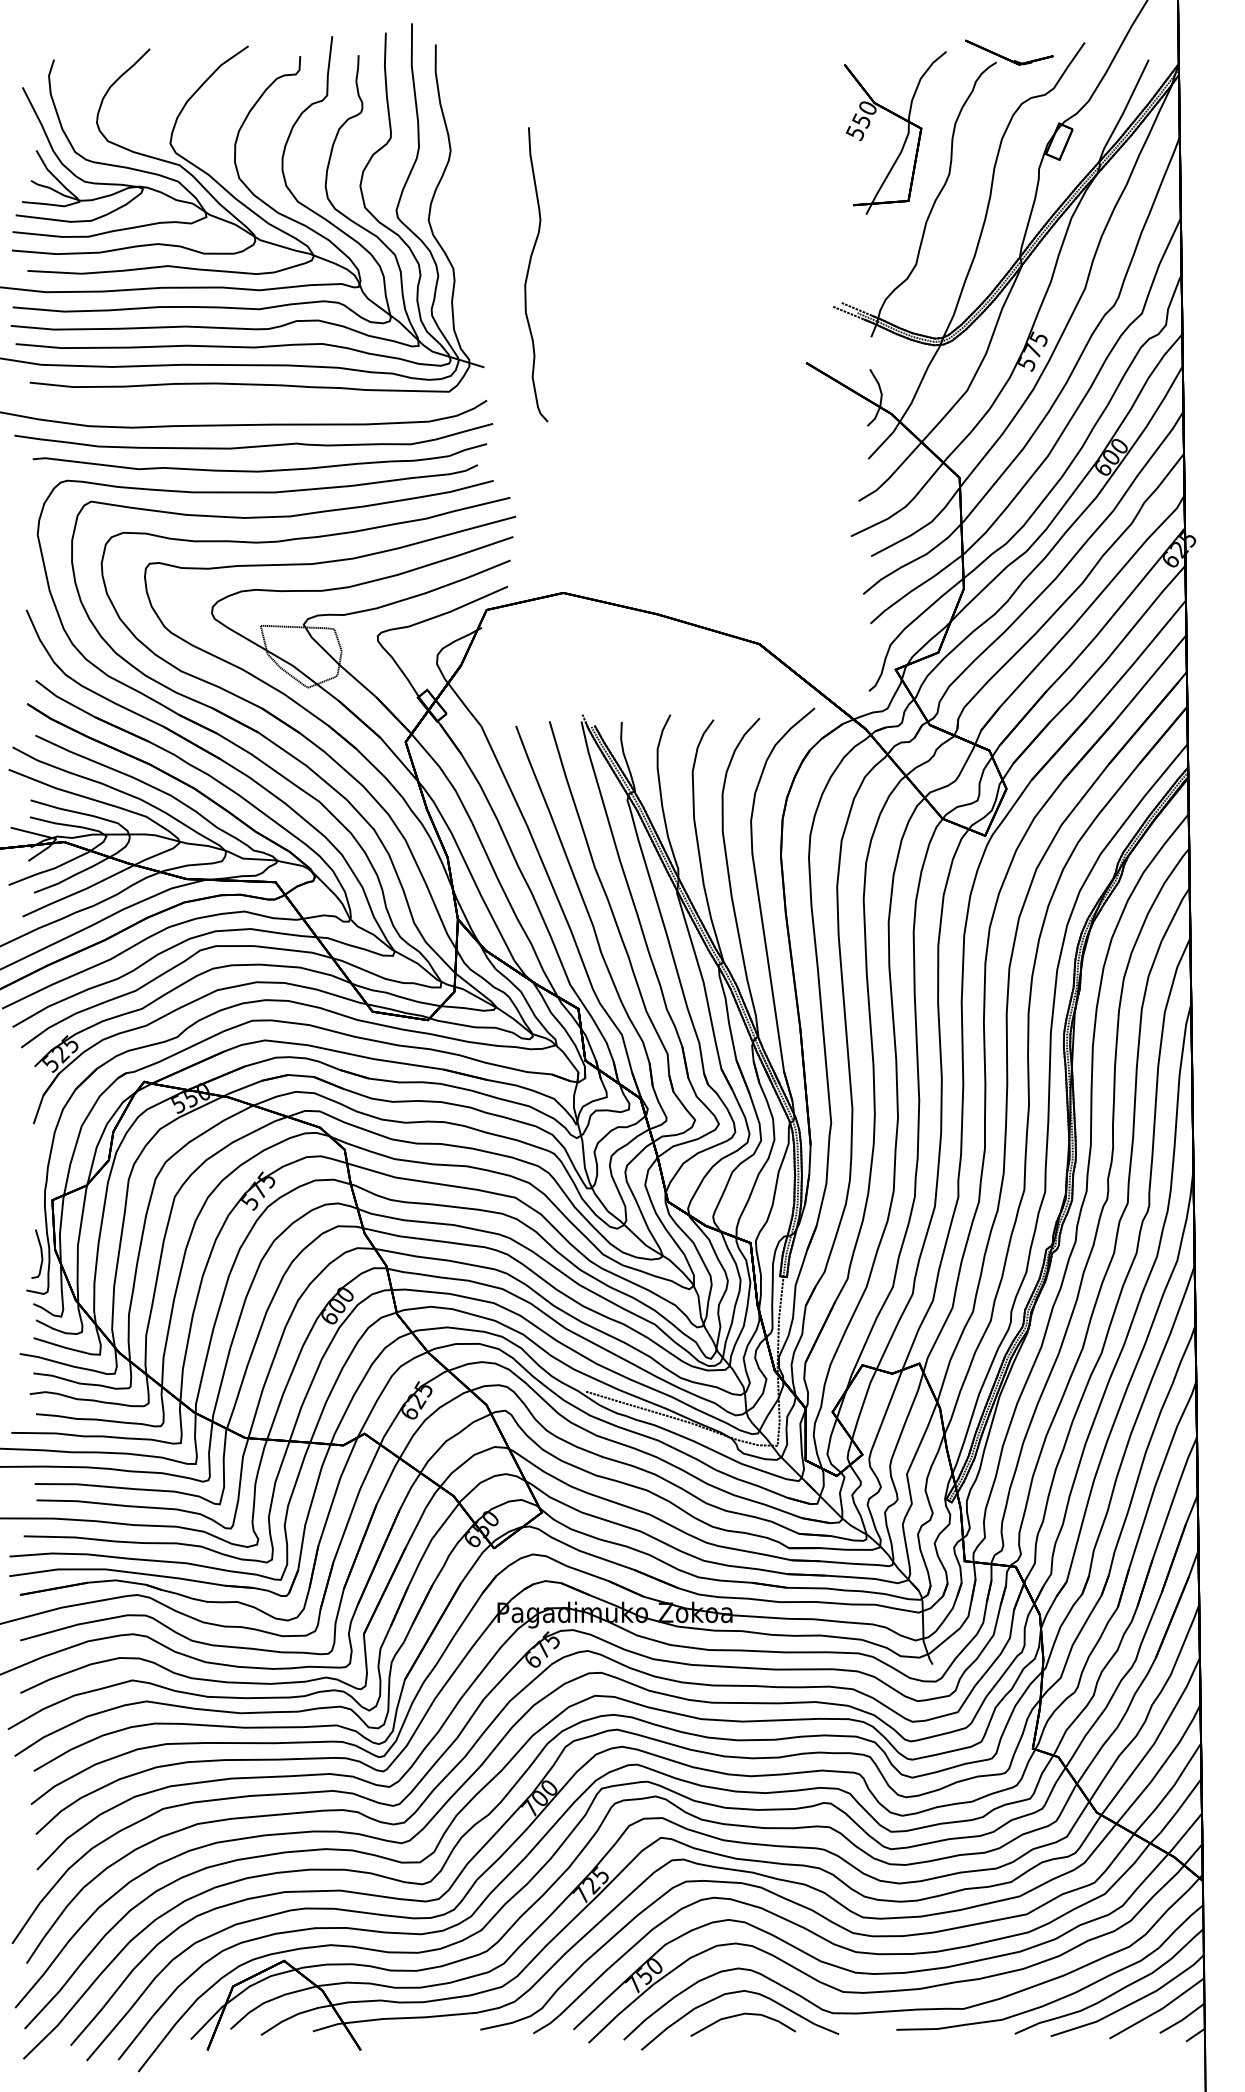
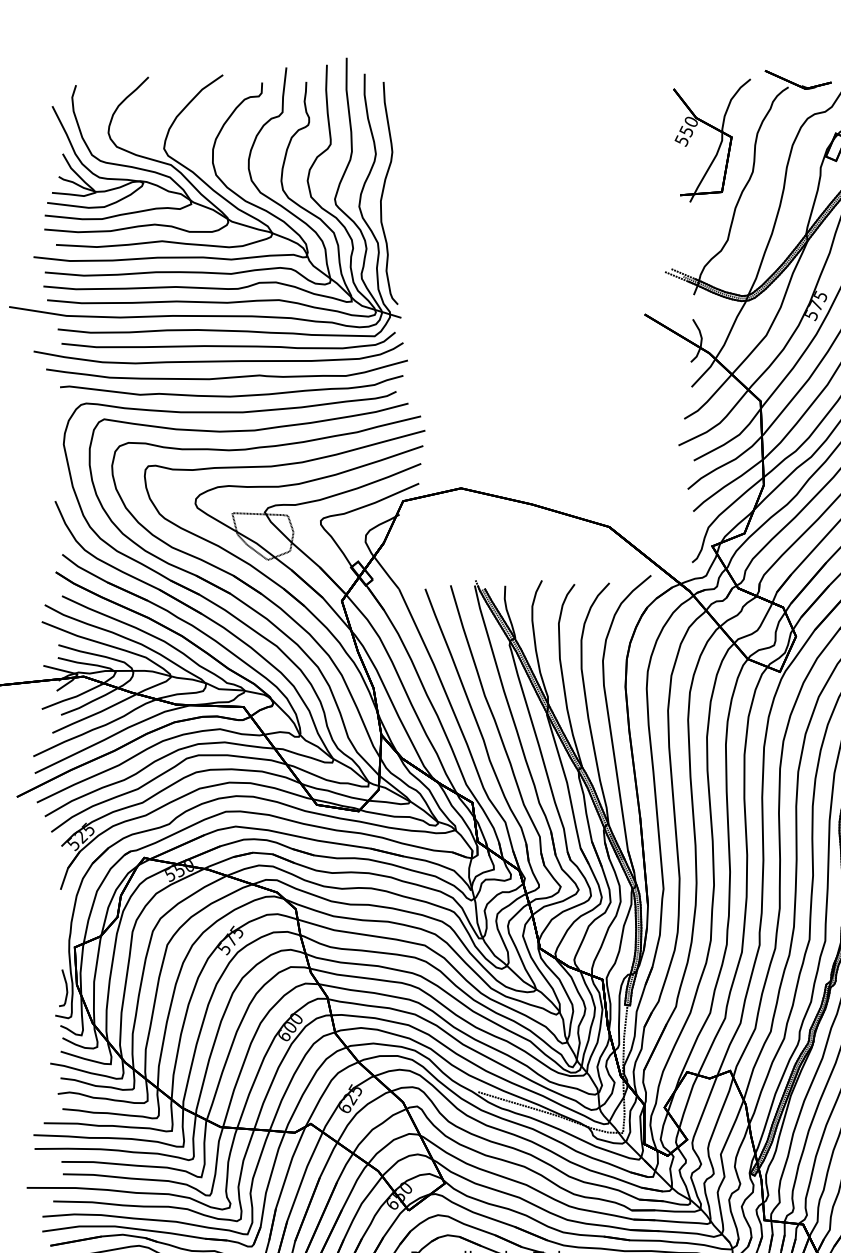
curve: (528, 274) -> (383, 193), moved
curve: (255, 404) -> (228, 345), added

